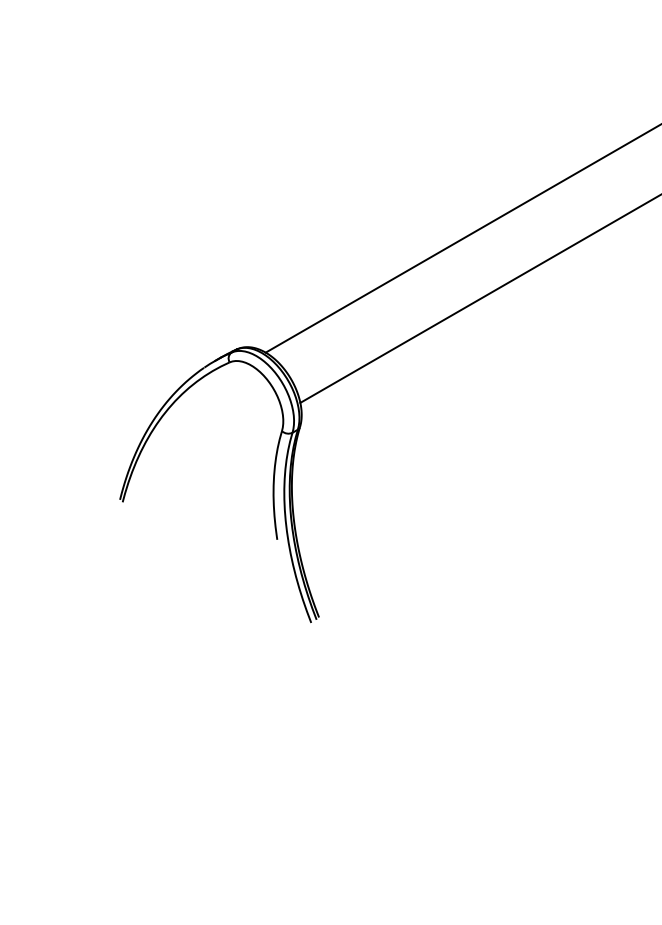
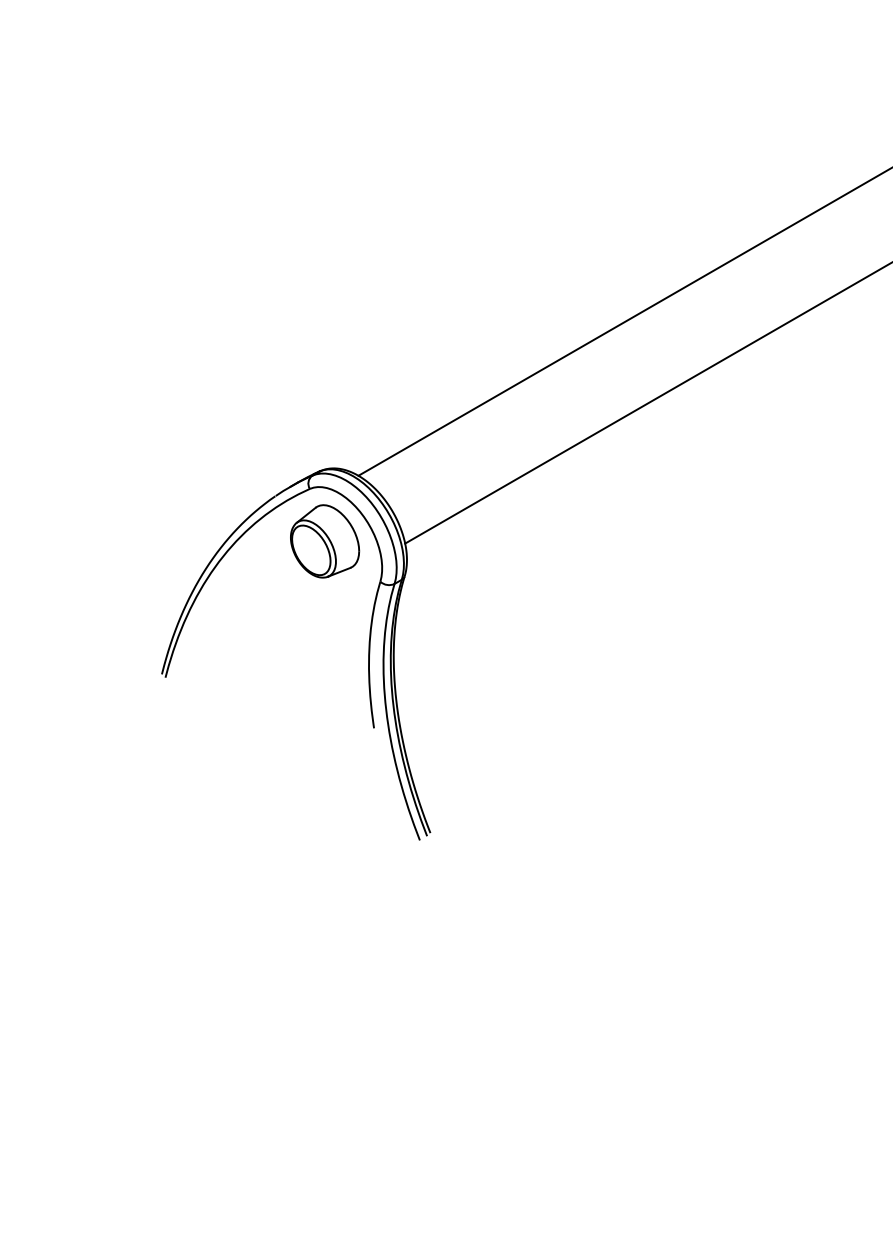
part: (240, 400) -> (324, 540), added

